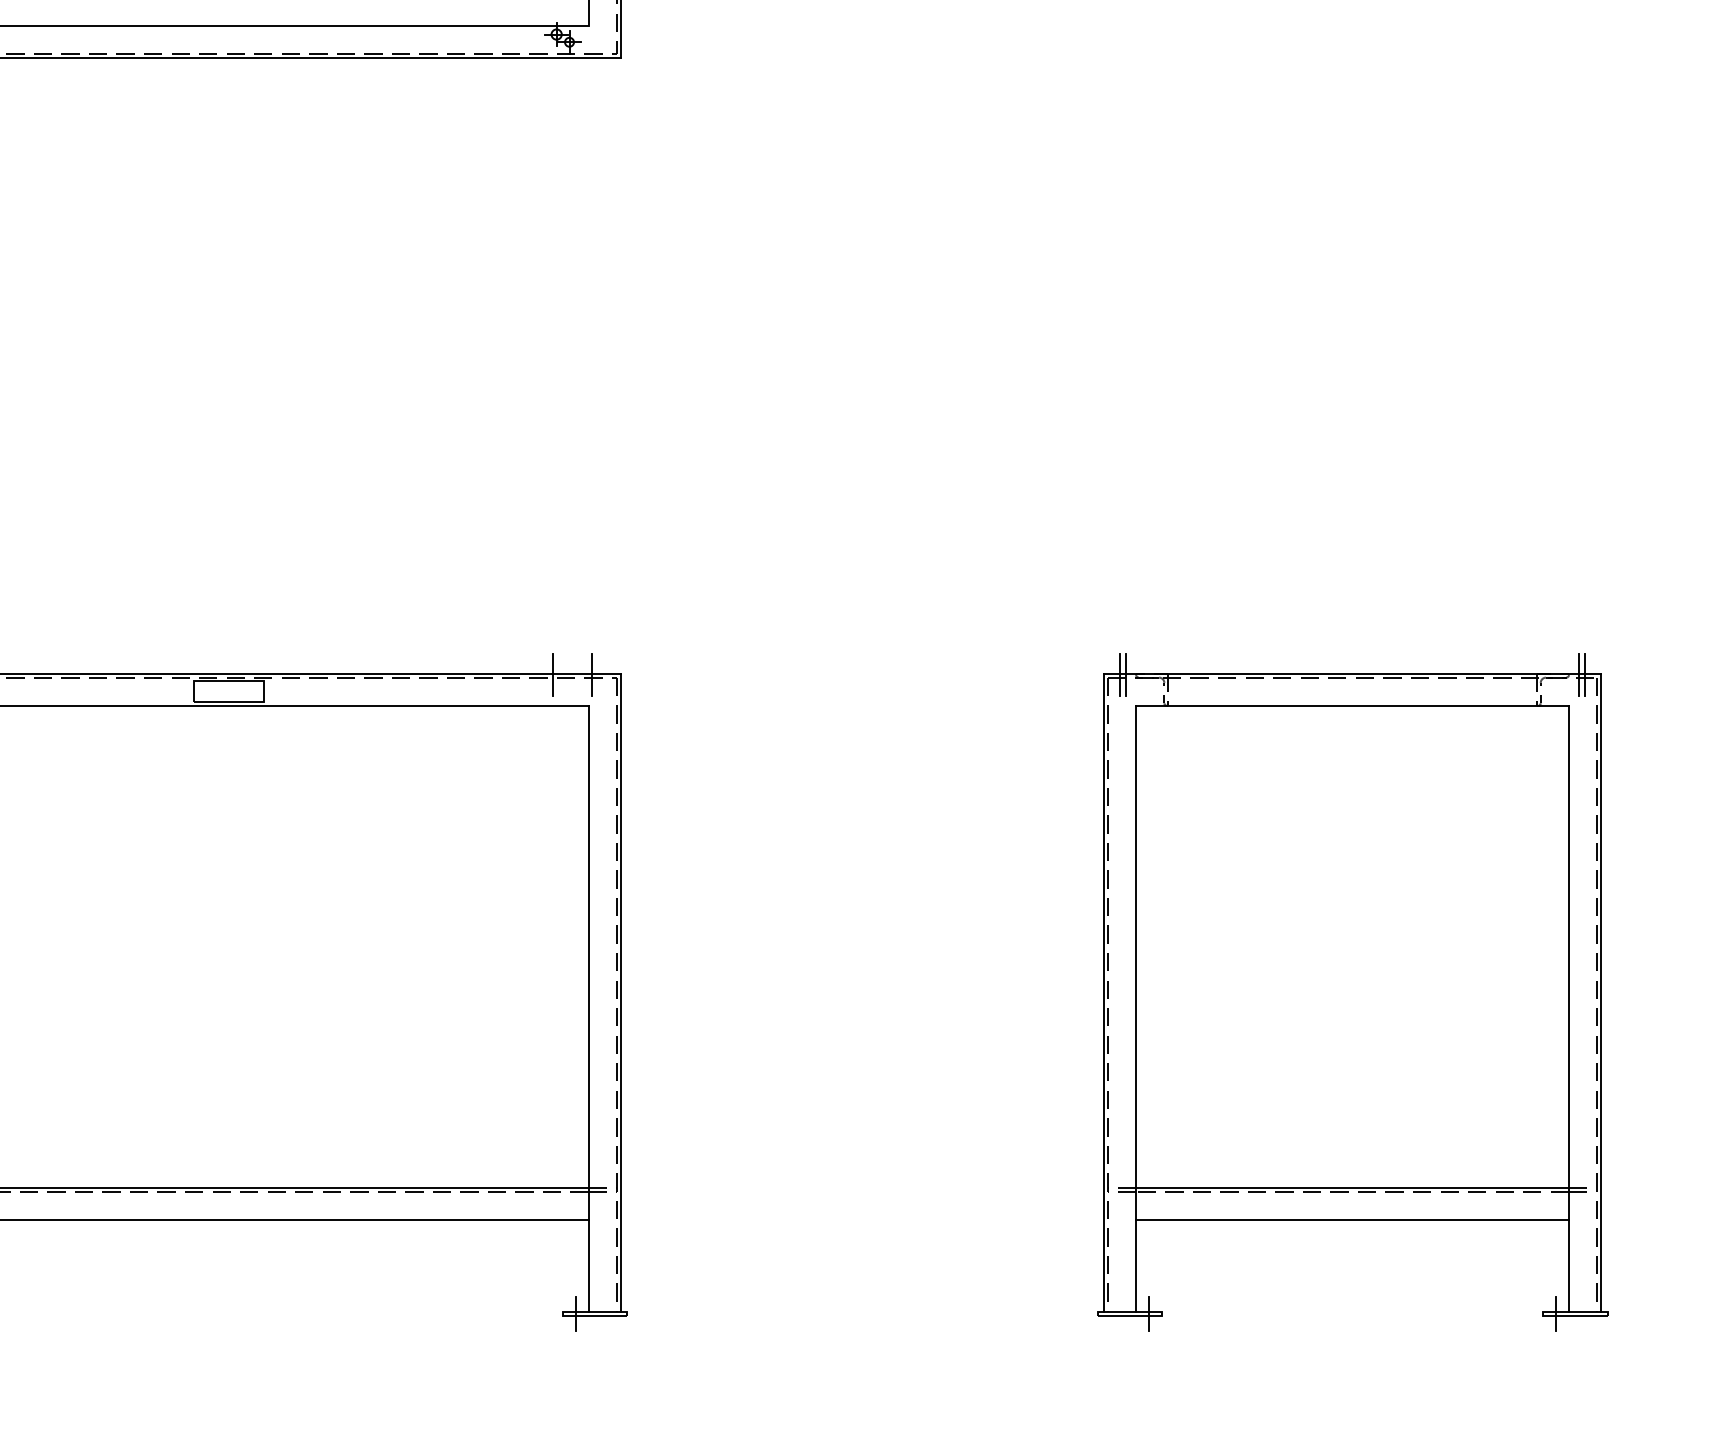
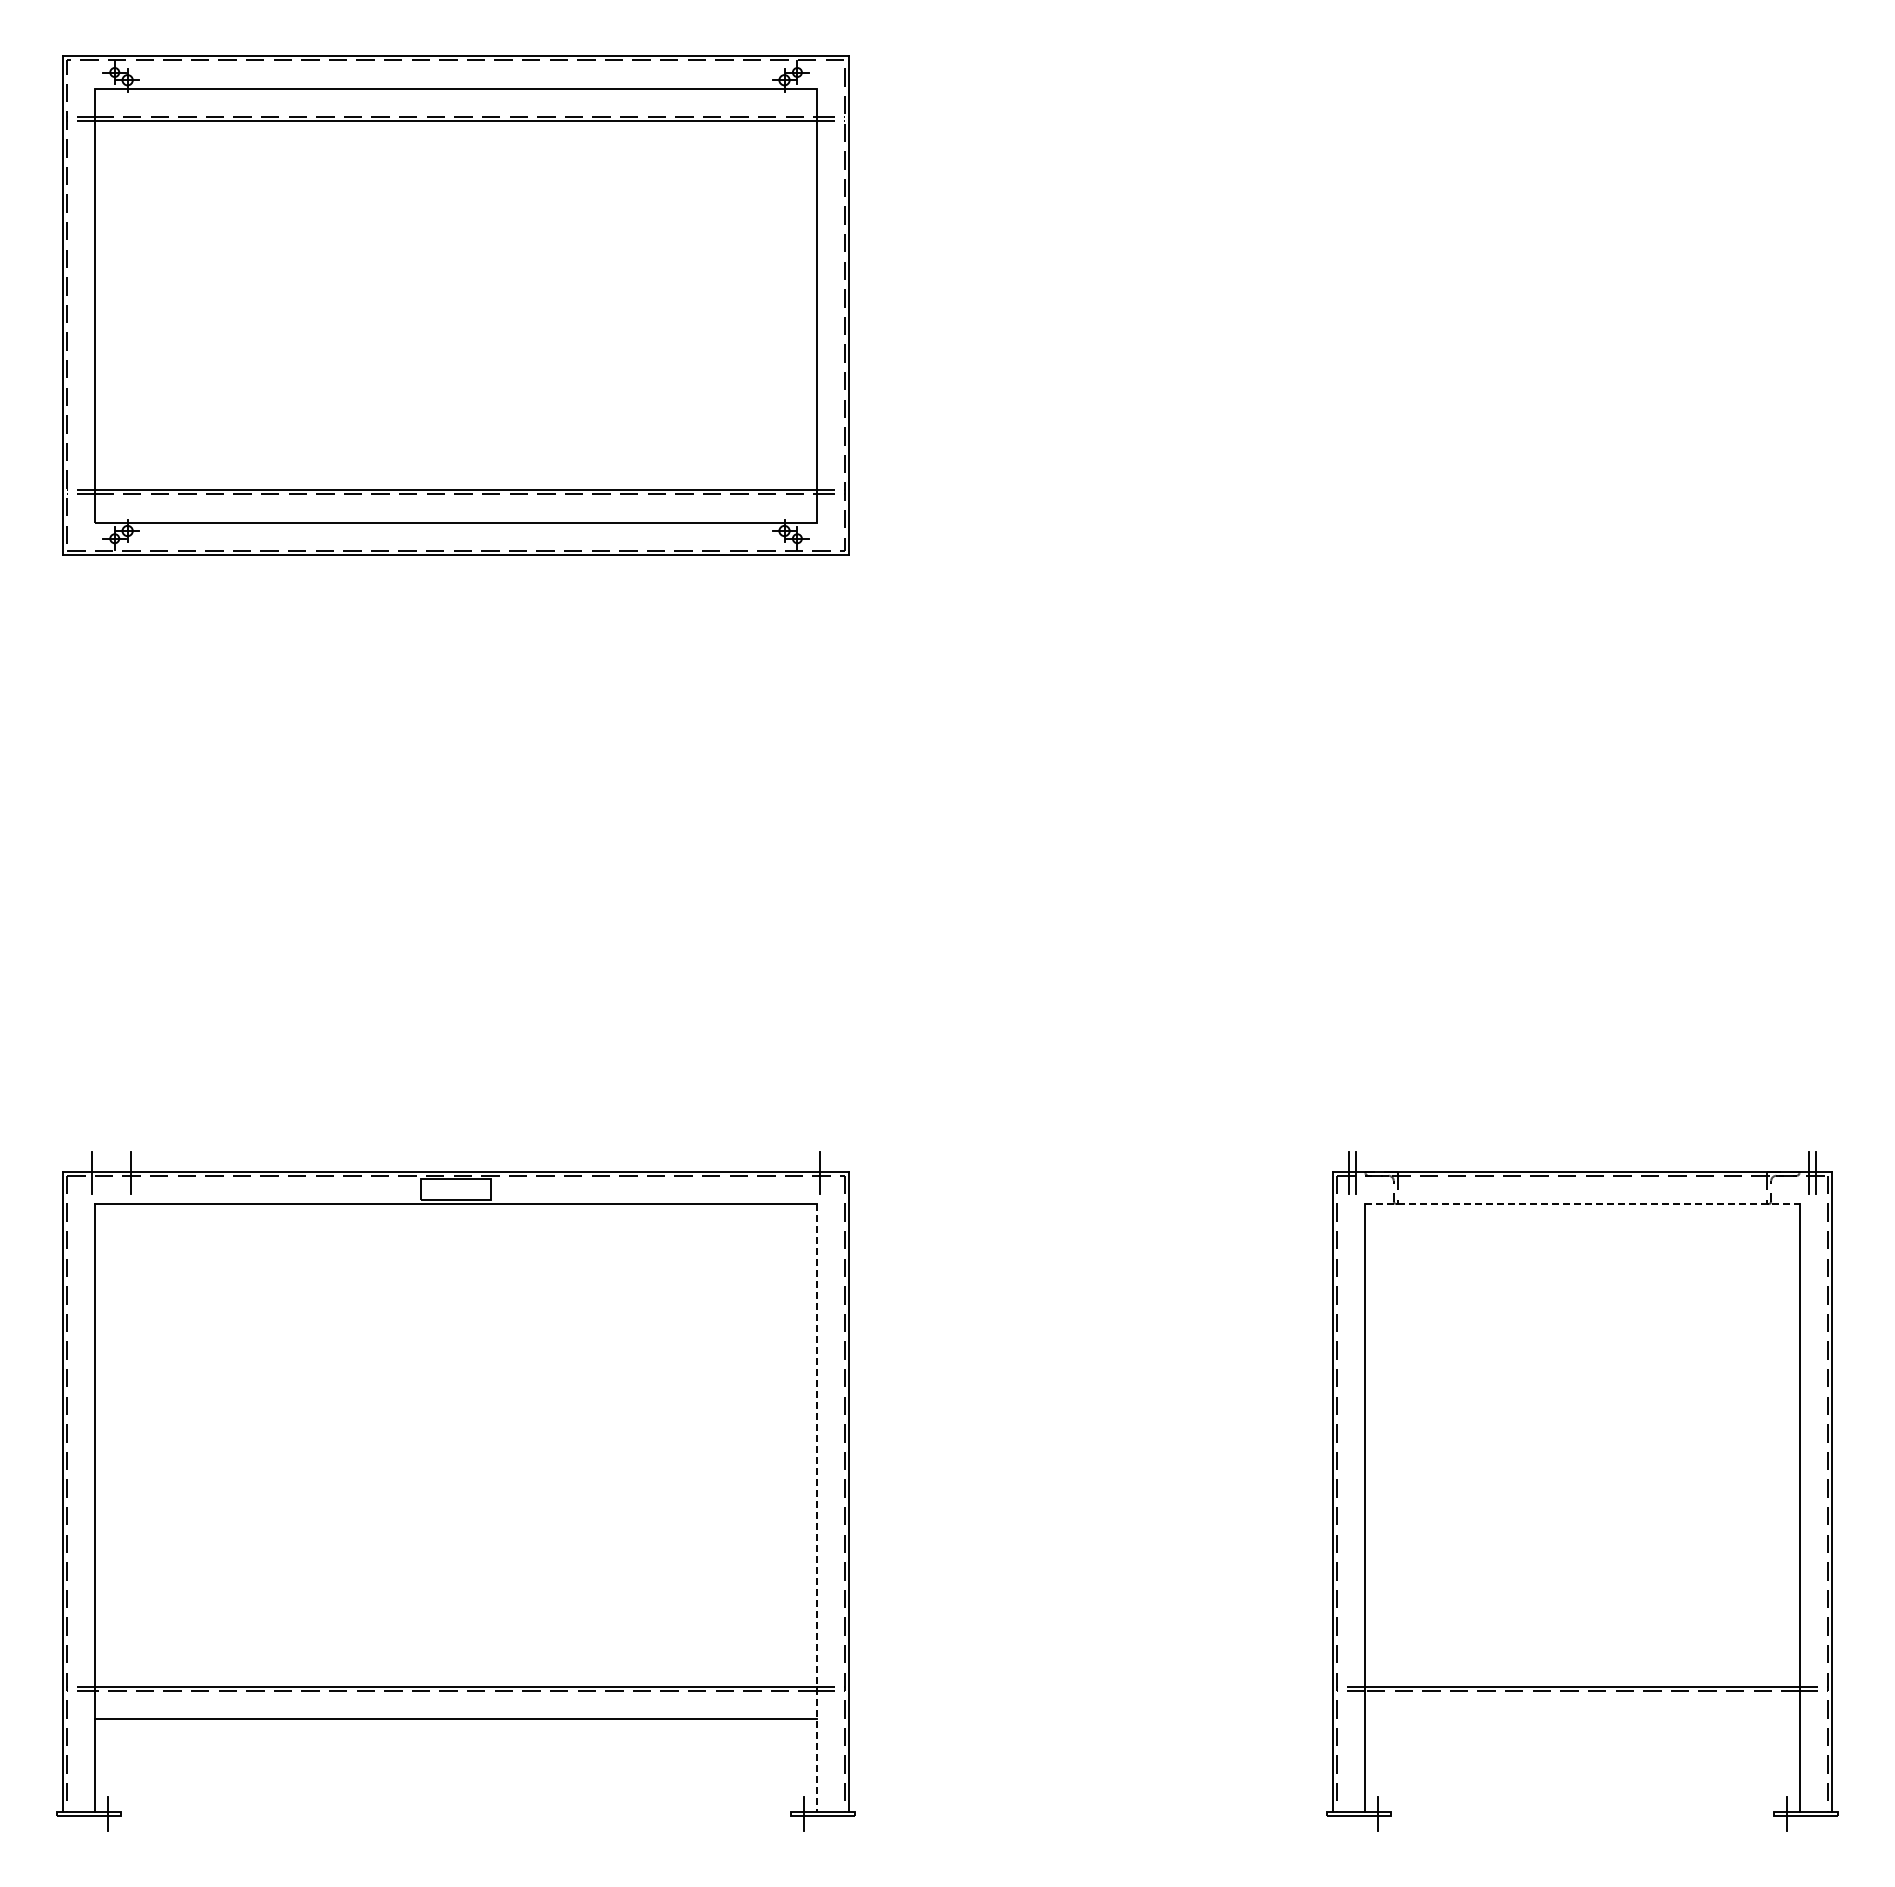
line: (553, 674) -> (781, 1172), removed
line: (1352, 706) -> (1582, 1204), solid -> dashed
line: (588, 1009) -> (816, 1508), solid -> dashed
line: (1352, 1219) -> (1582, 1719), removed

